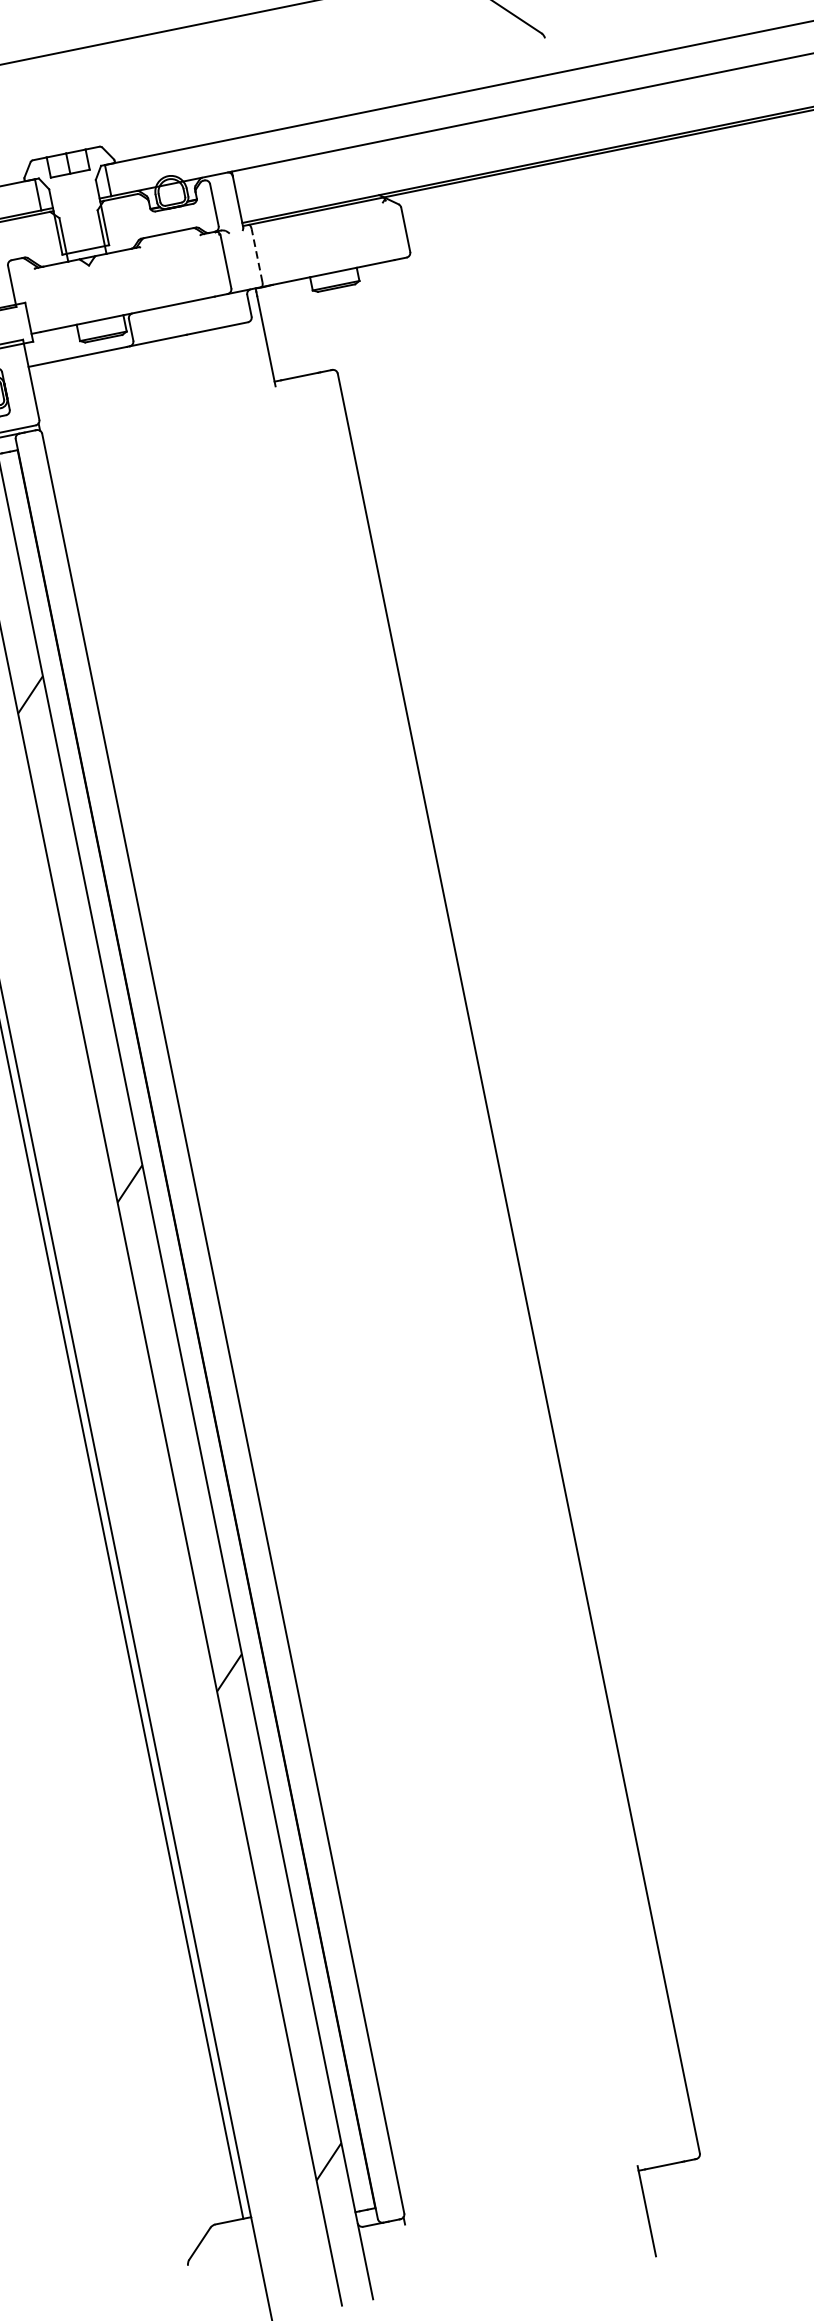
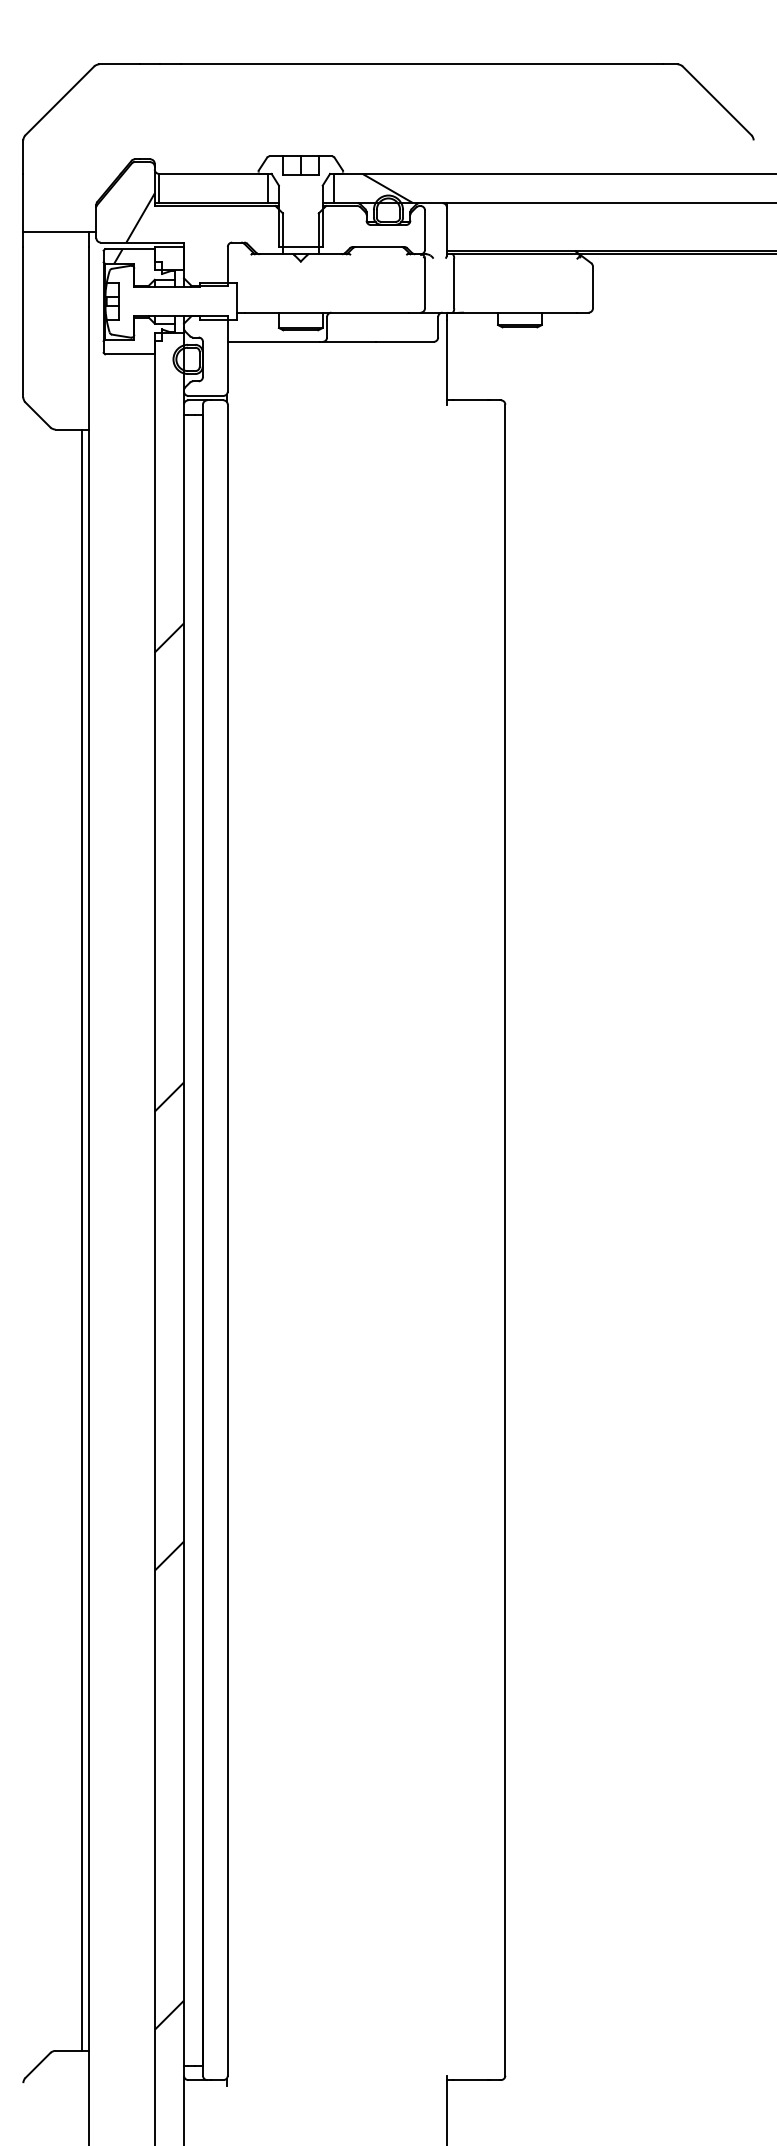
hatch: (165, 168) -> (387, 188), added
line: (257, 255) -> (454, 283), dashed -> solid

